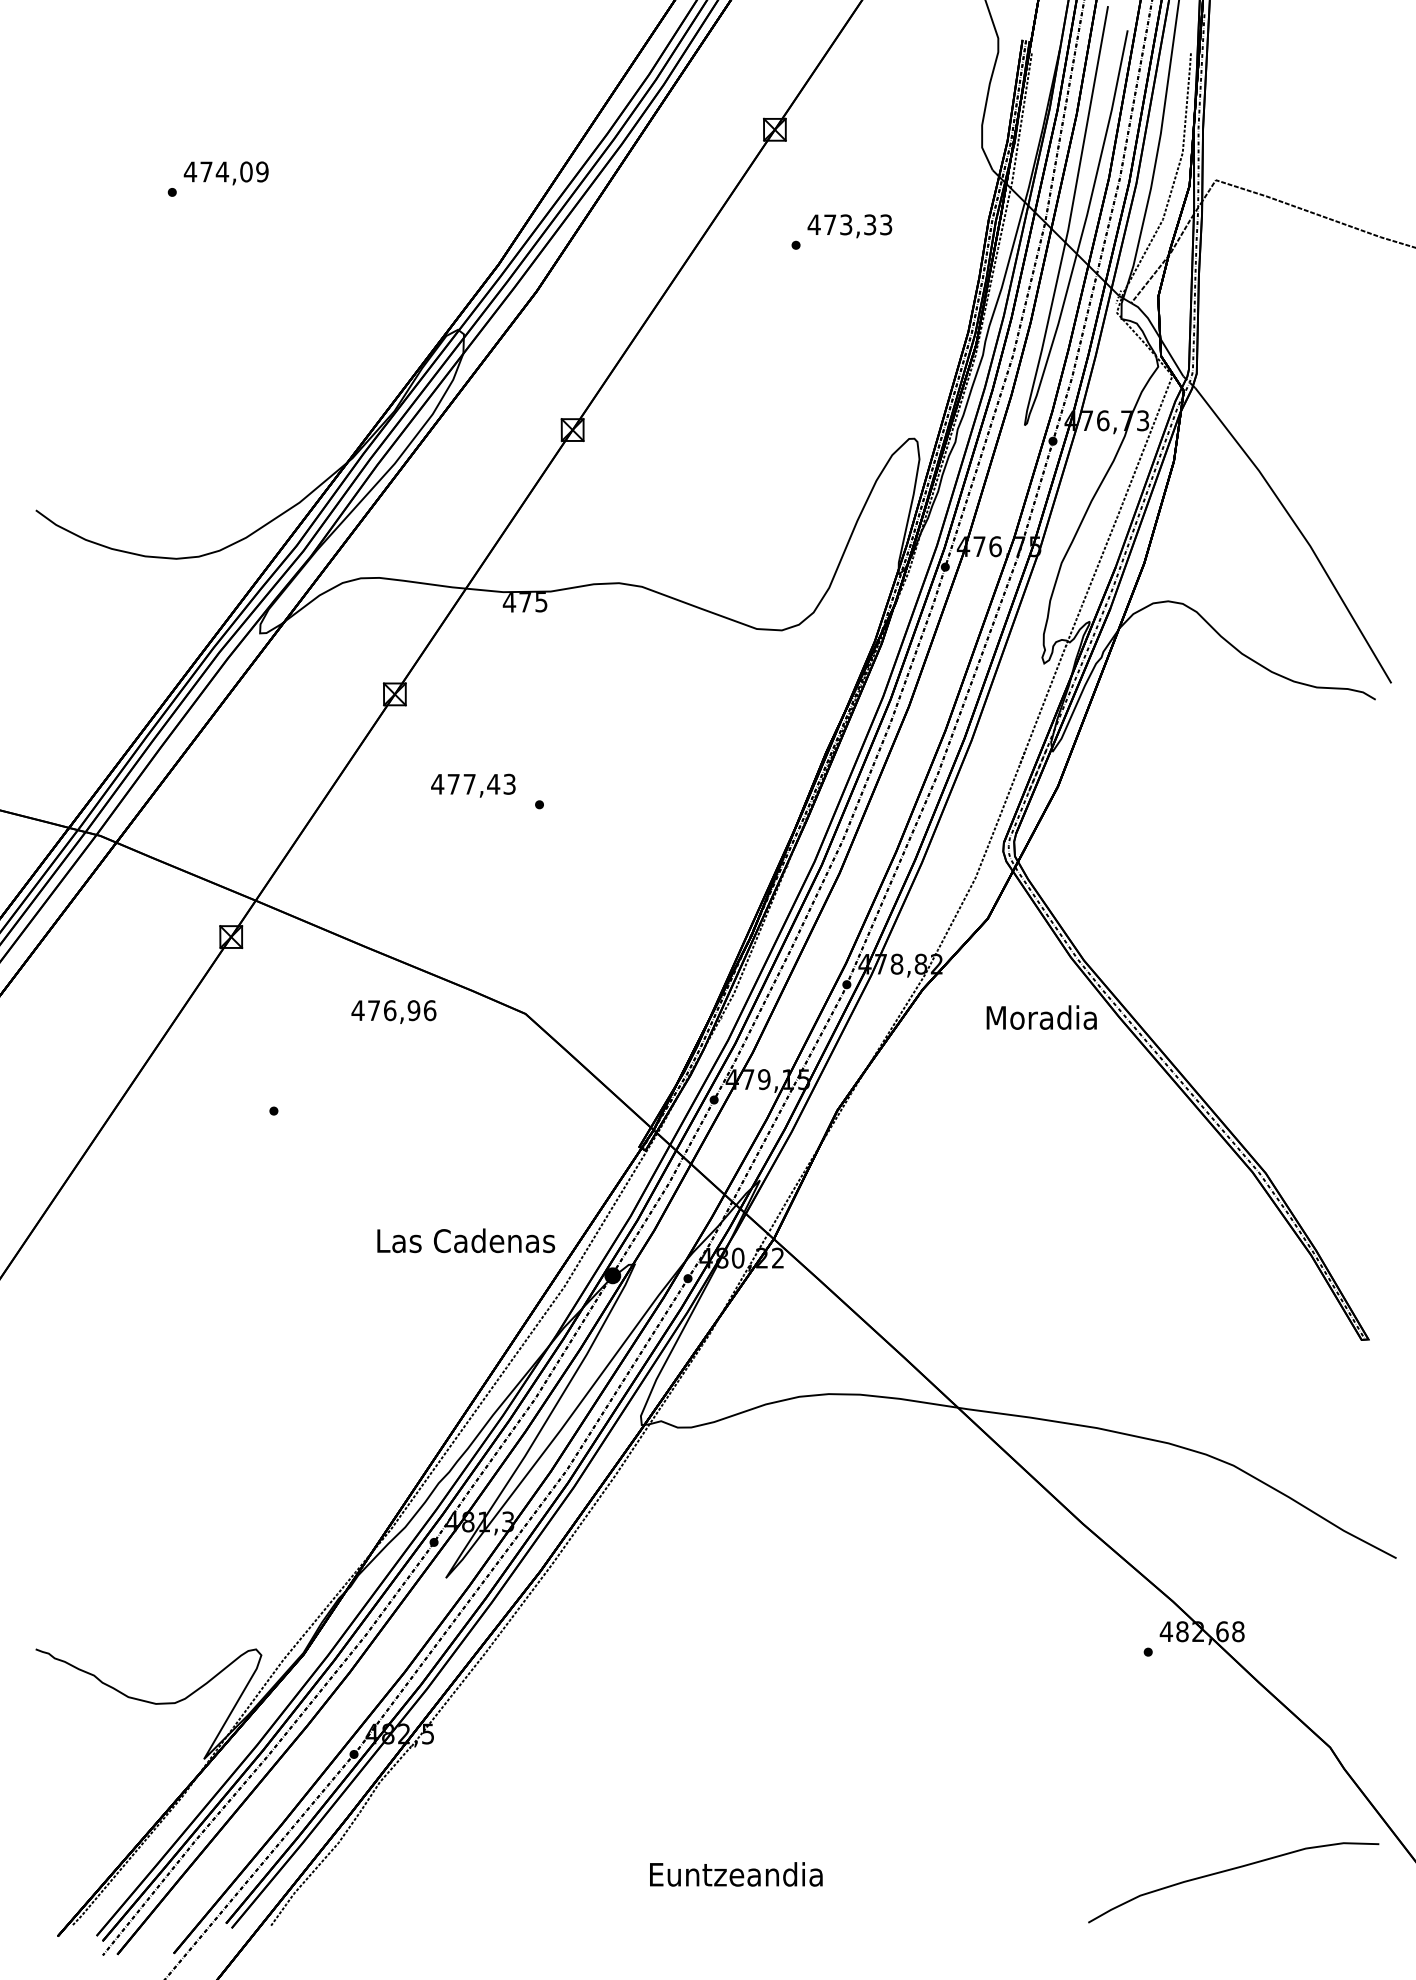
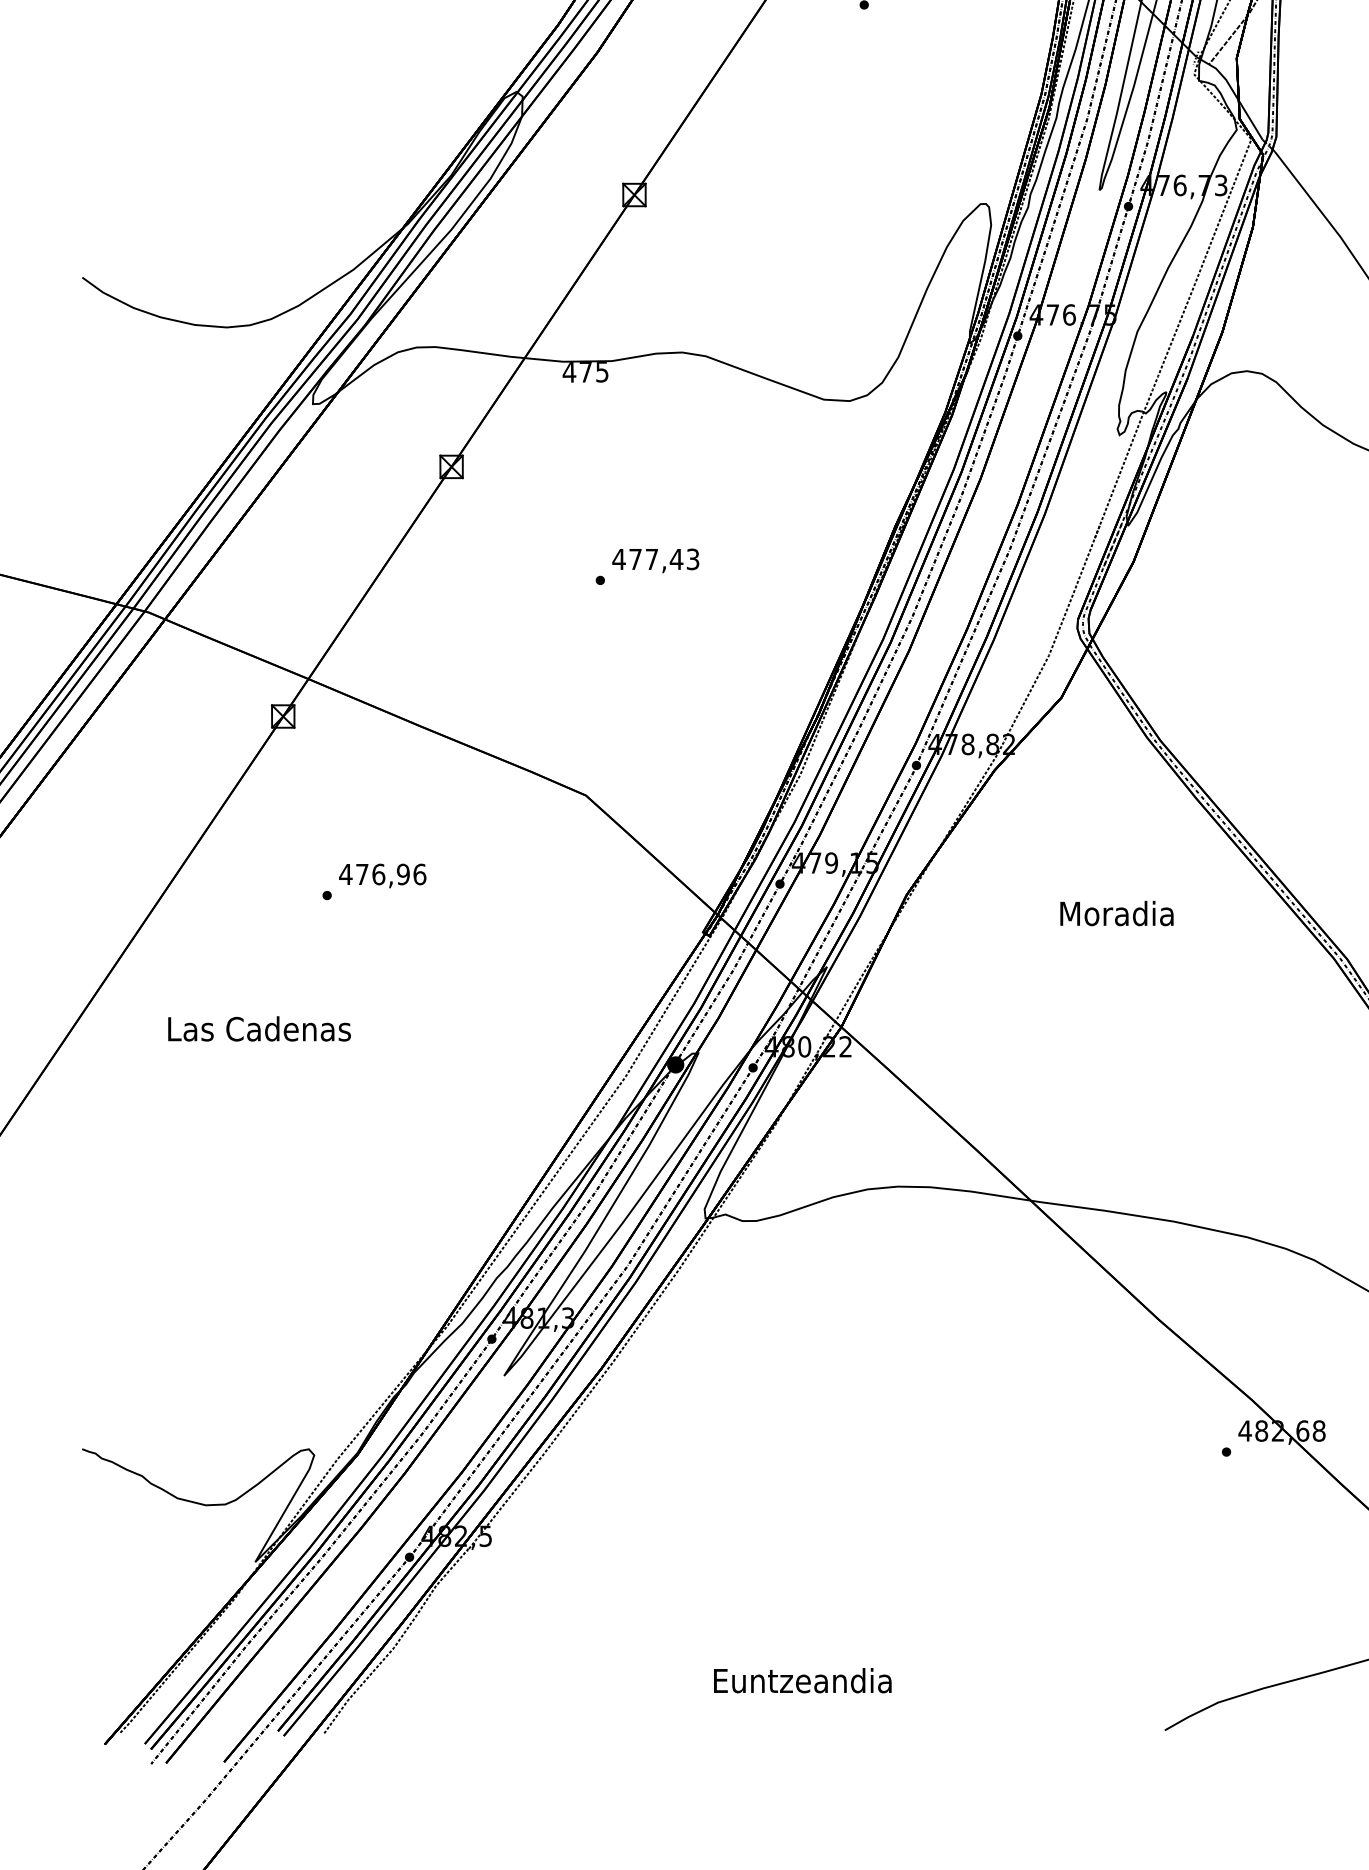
text: (473, 785) -> (655, 560), moved
text: (393, 1011) -> (382, 875), moved
text: (1041, 1017) -> (1116, 913), moved
text: (466, 1240) -> (259, 1028), moved

